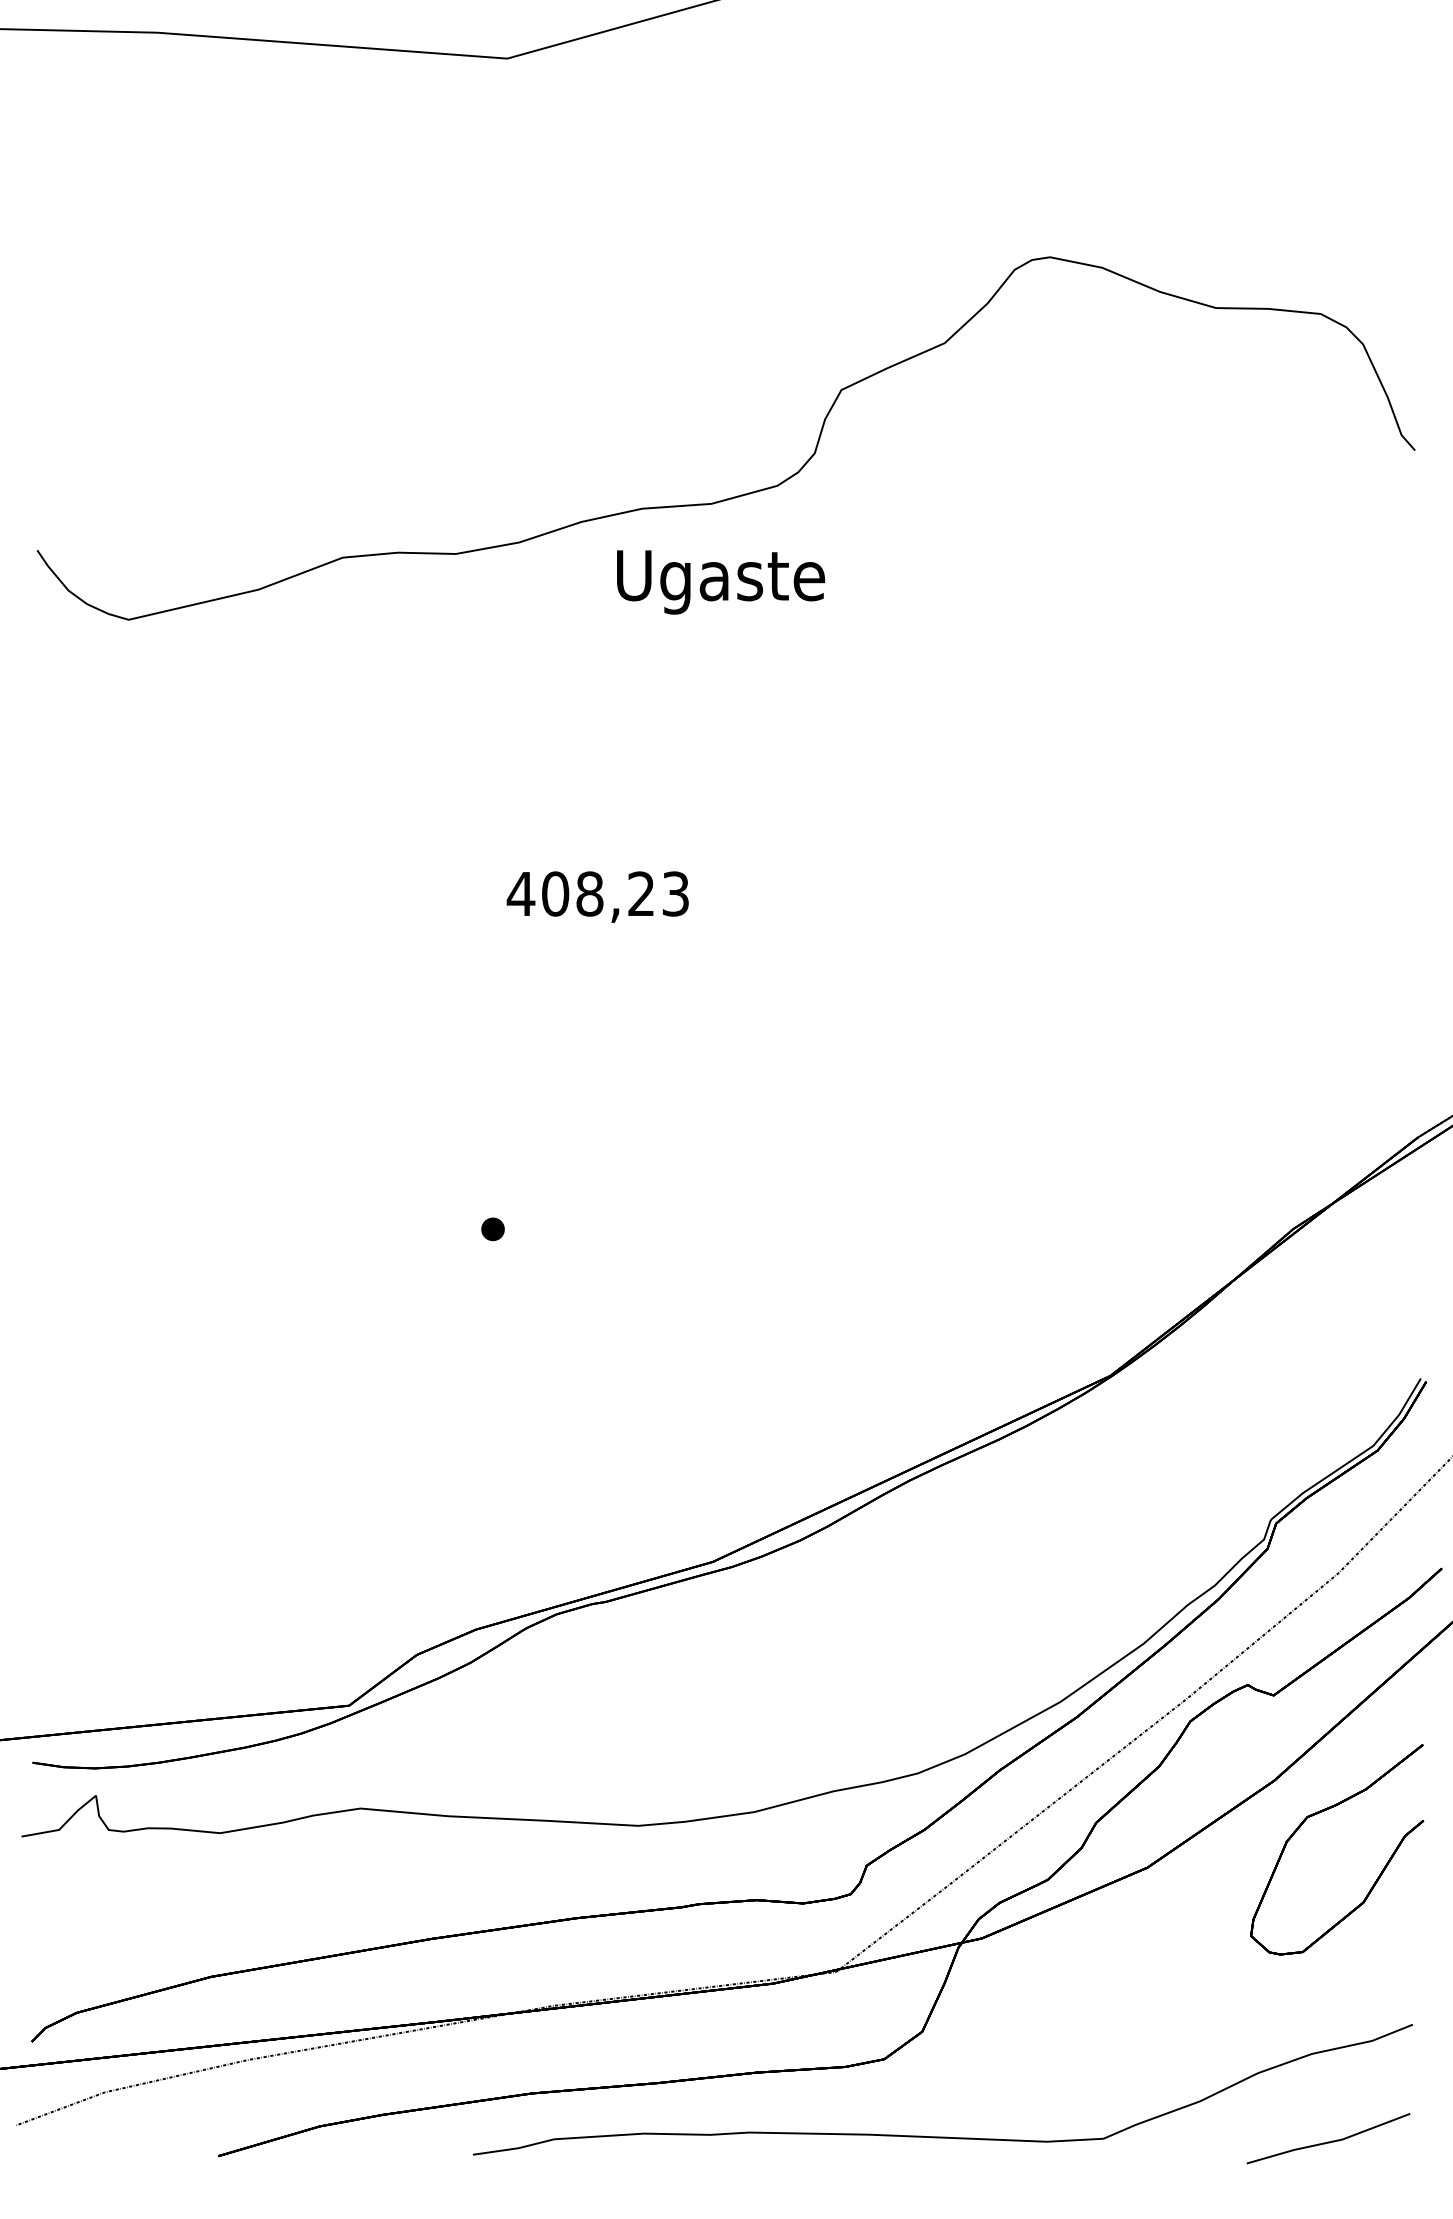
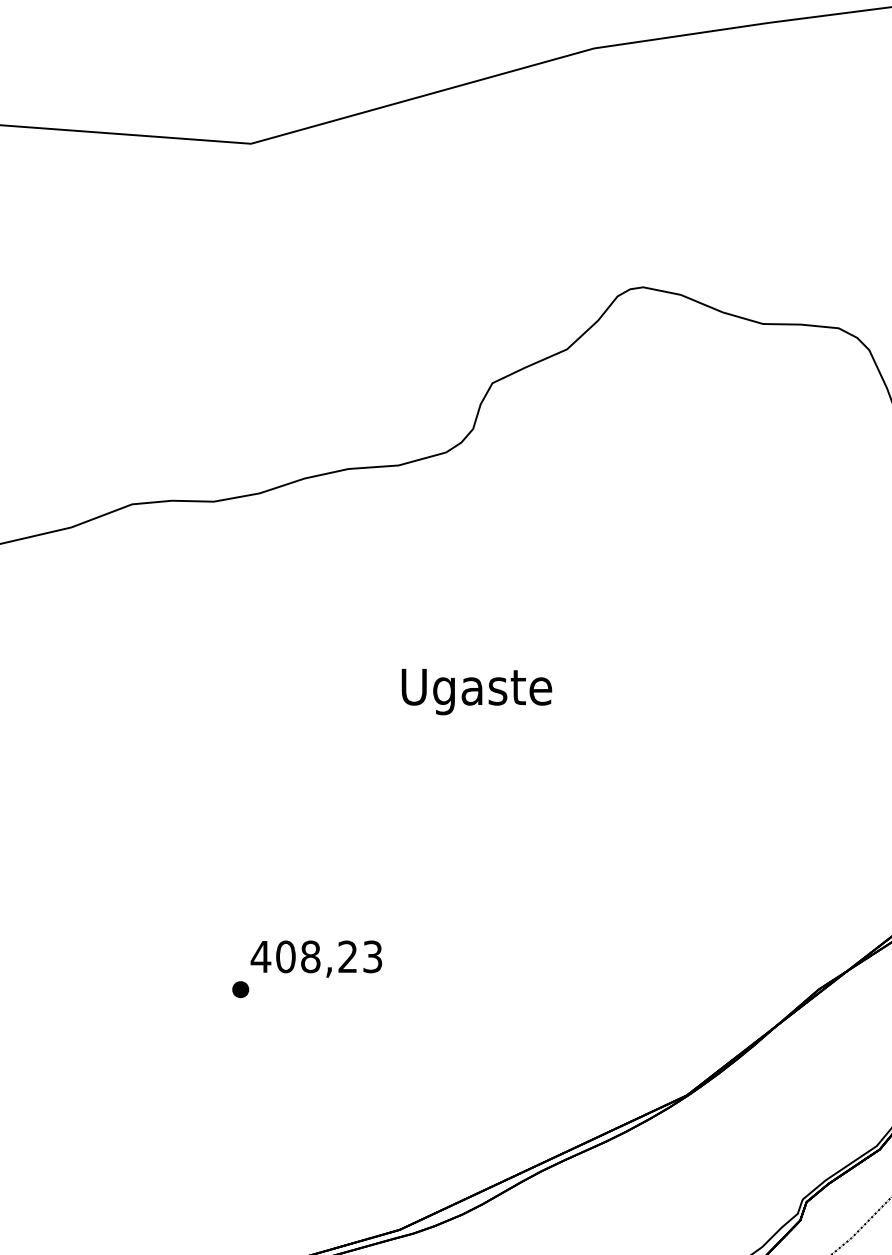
text: (720, 582) -> (476, 692), moved
text: (597, 896) -> (316, 958), moved

